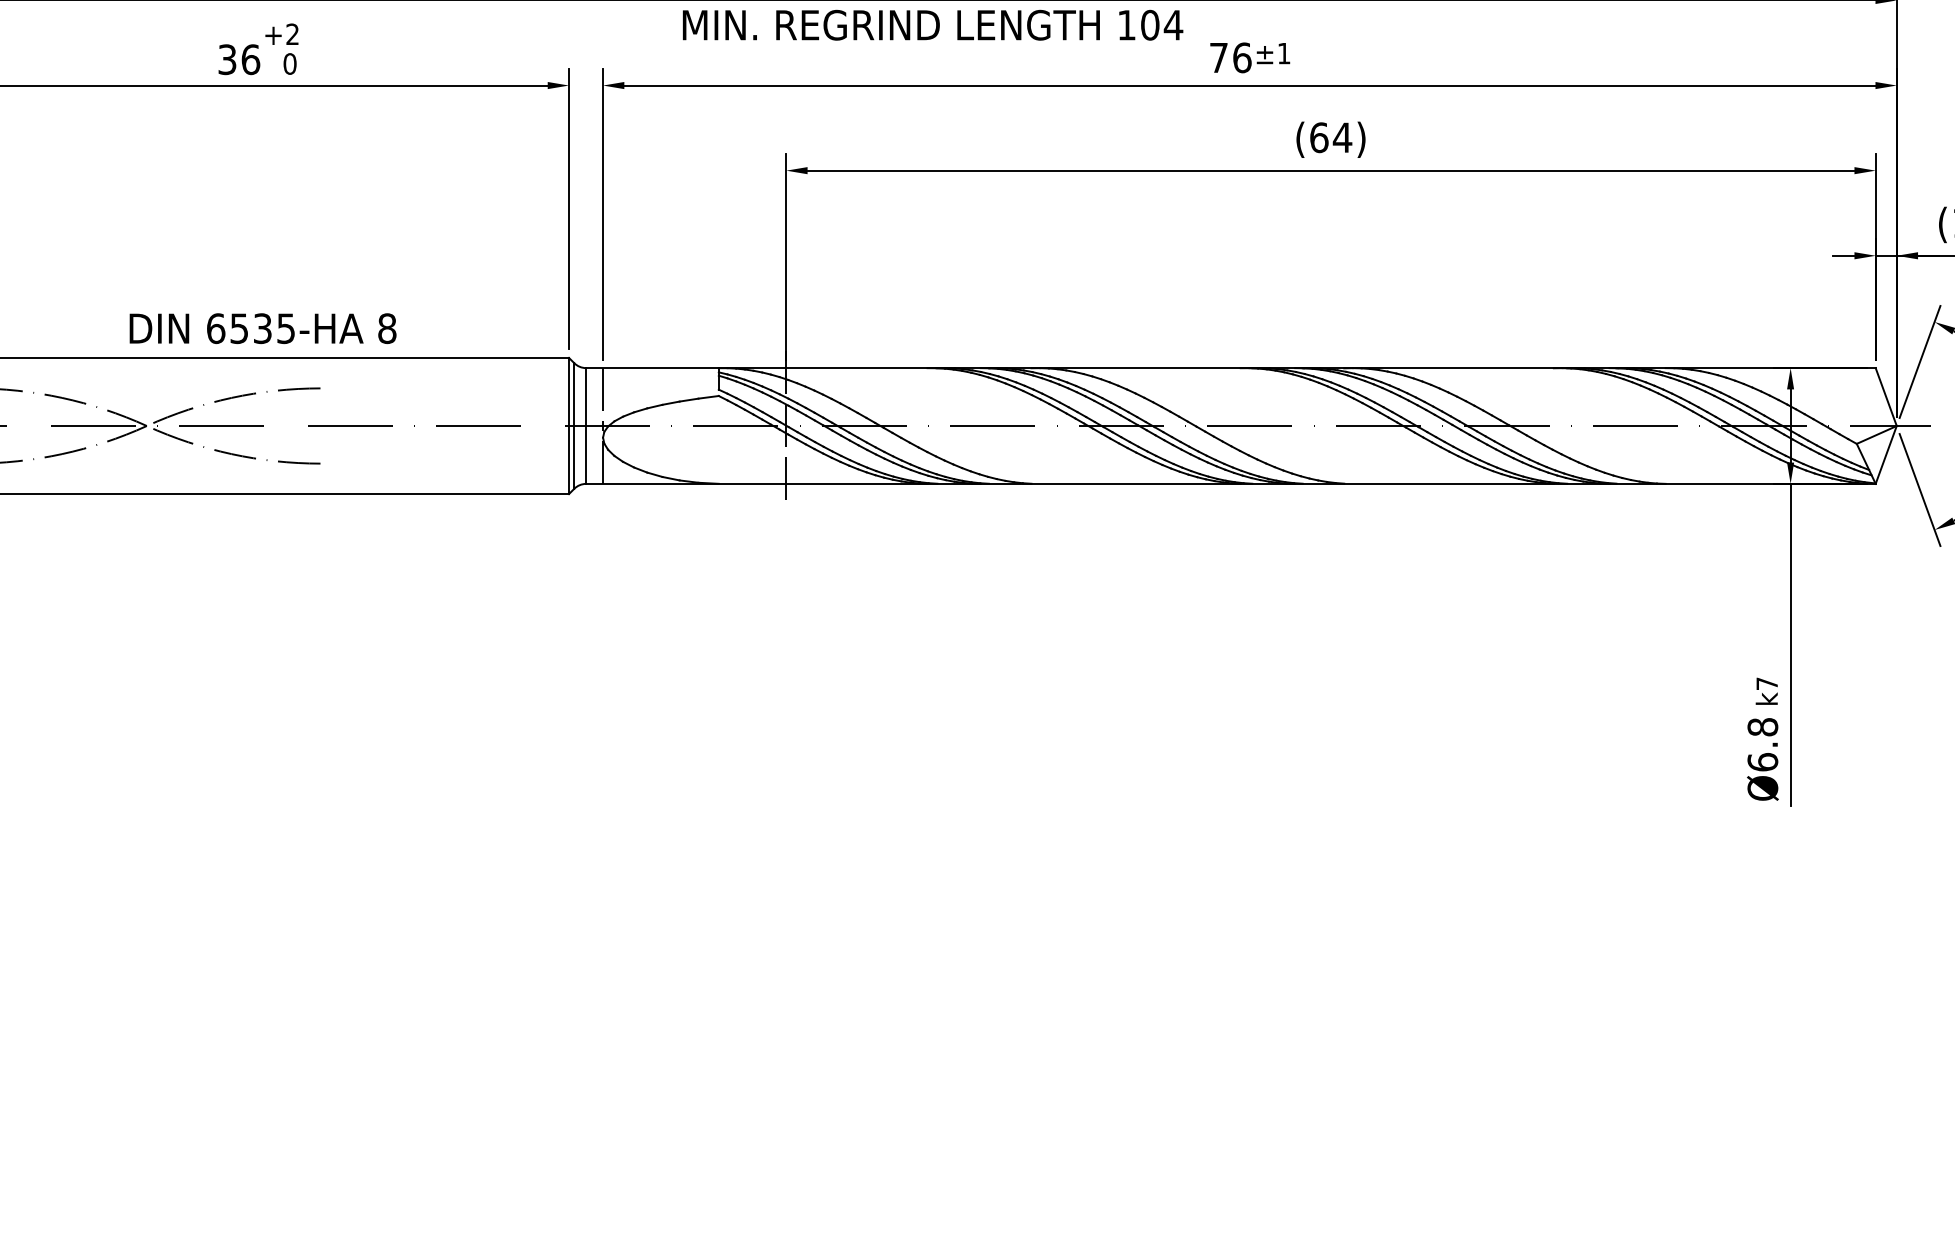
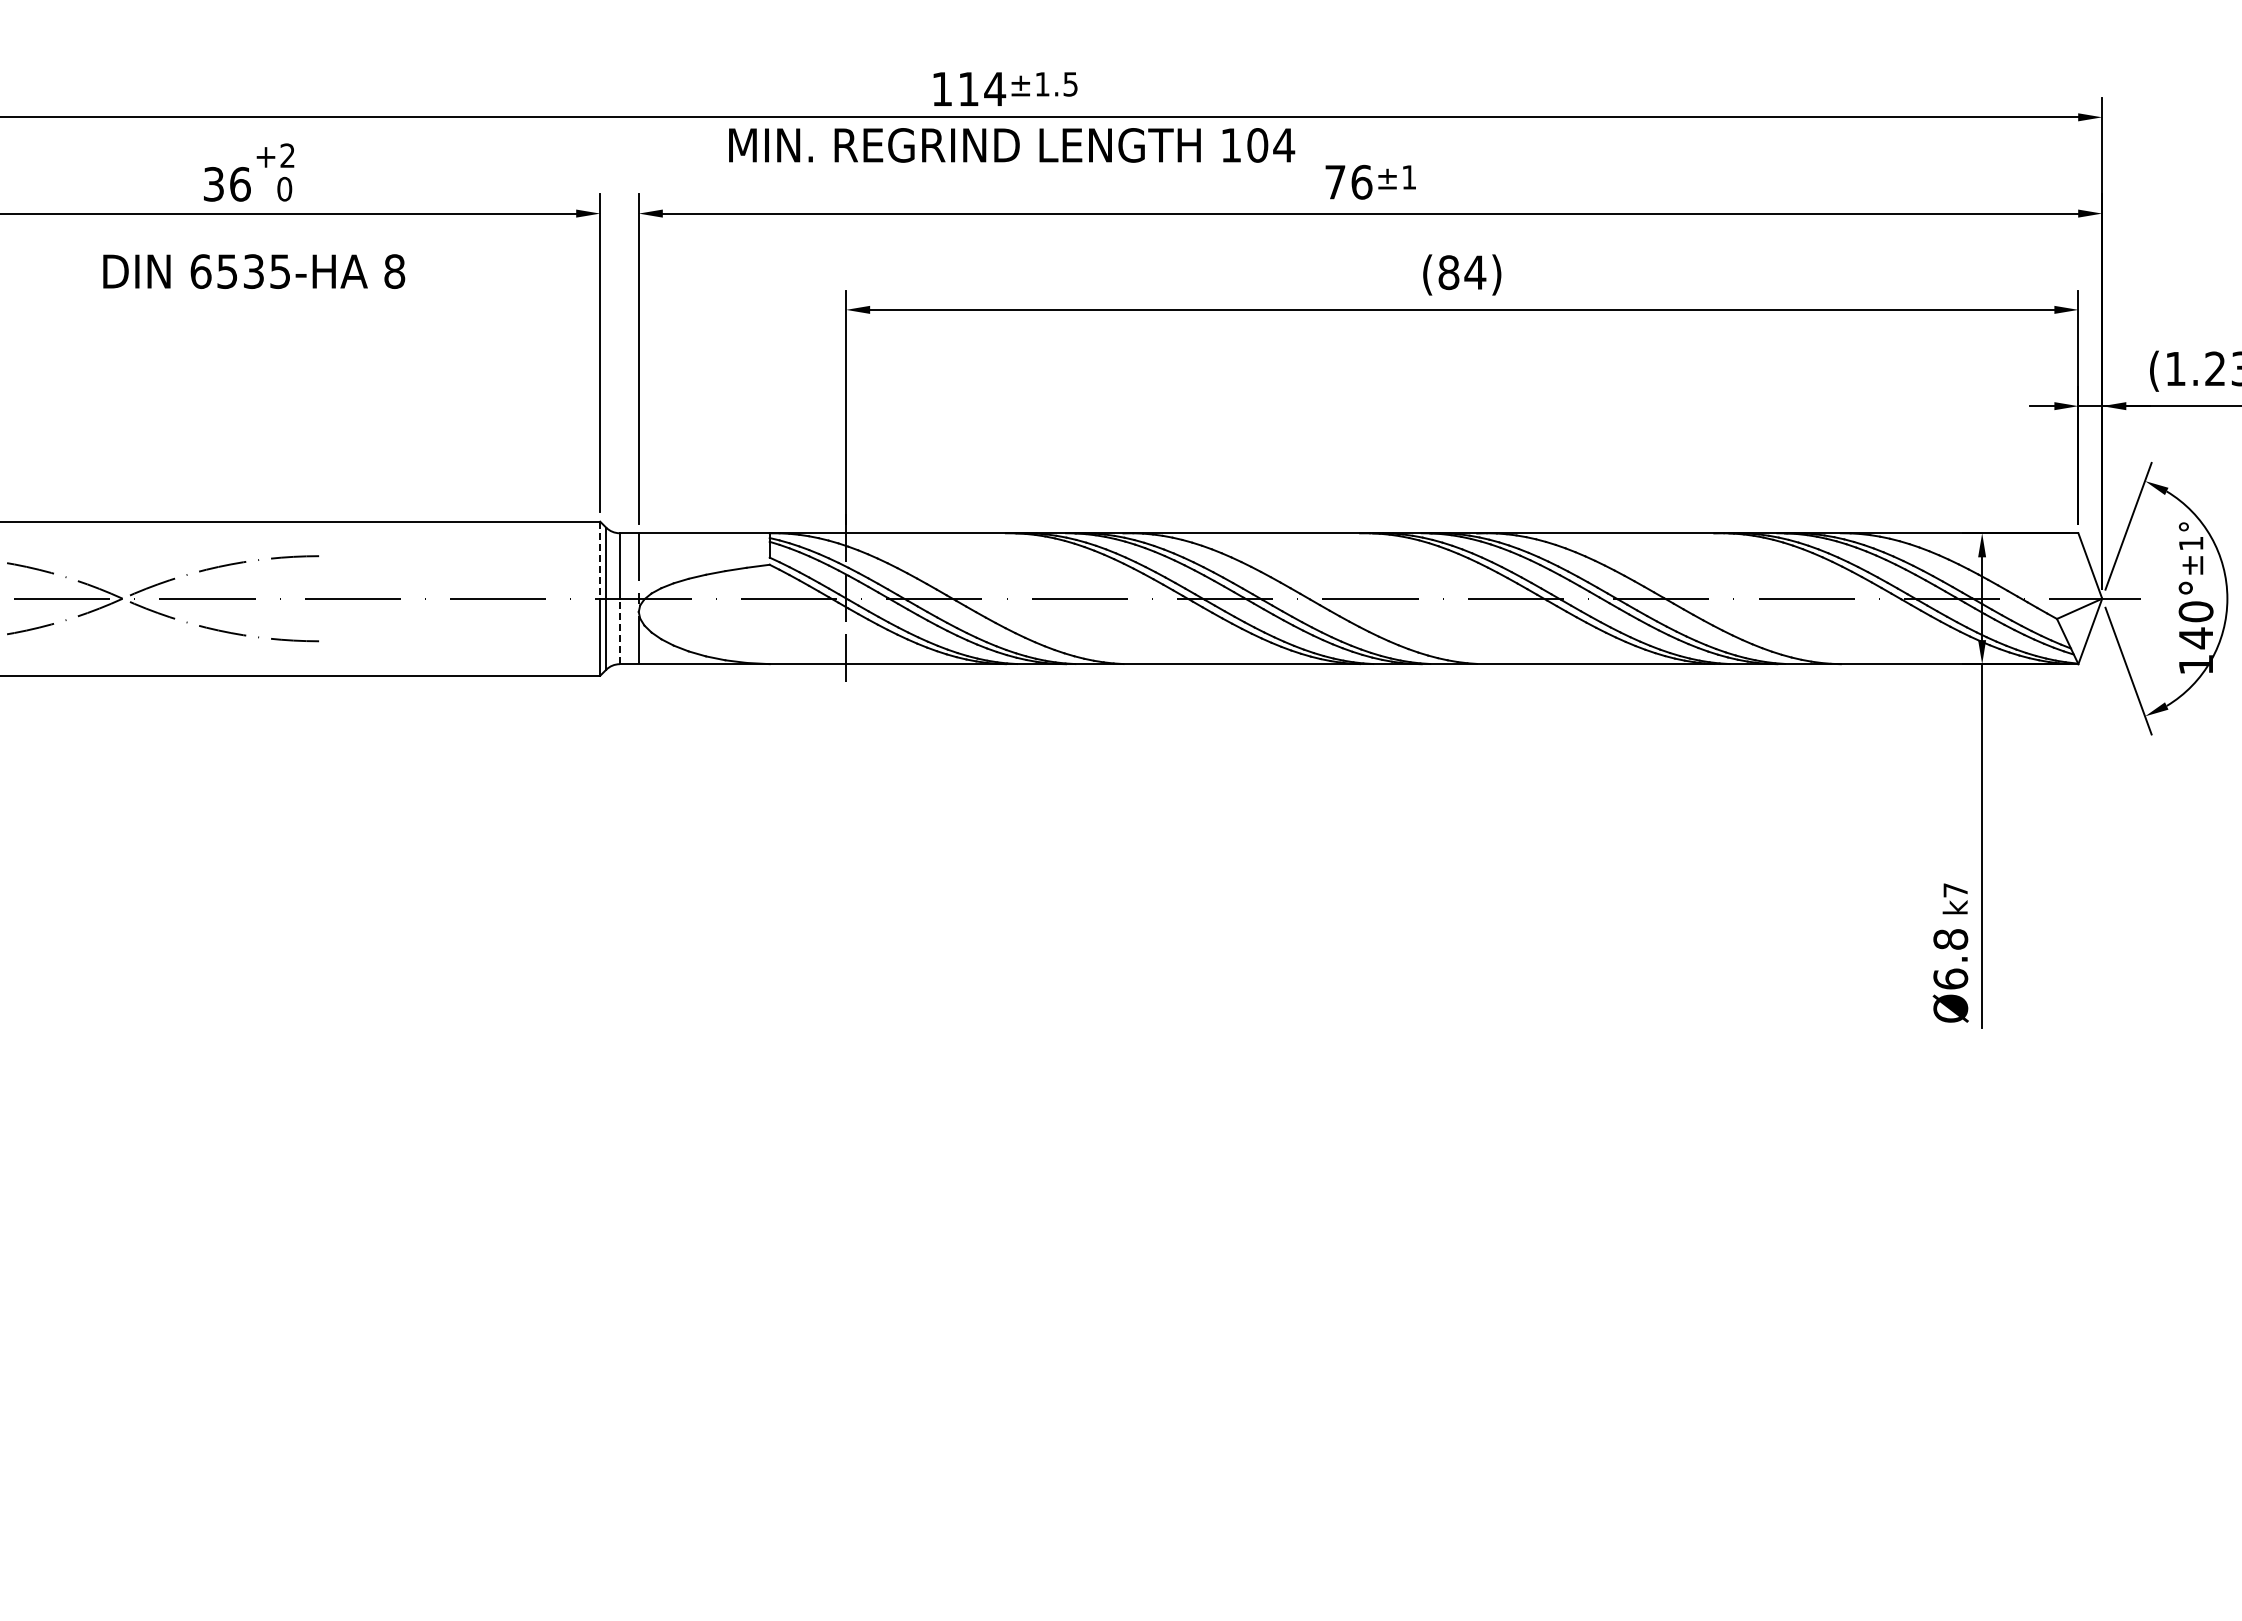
text: (1318, 137) -> (1448, 272), (64) -> (84)
text: (263, 328) -> (254, 271), moved
line: (569, 392) -> (600, 560), solid -> dashed
line: (586, 454) -> (619, 631), solid -> dashed

